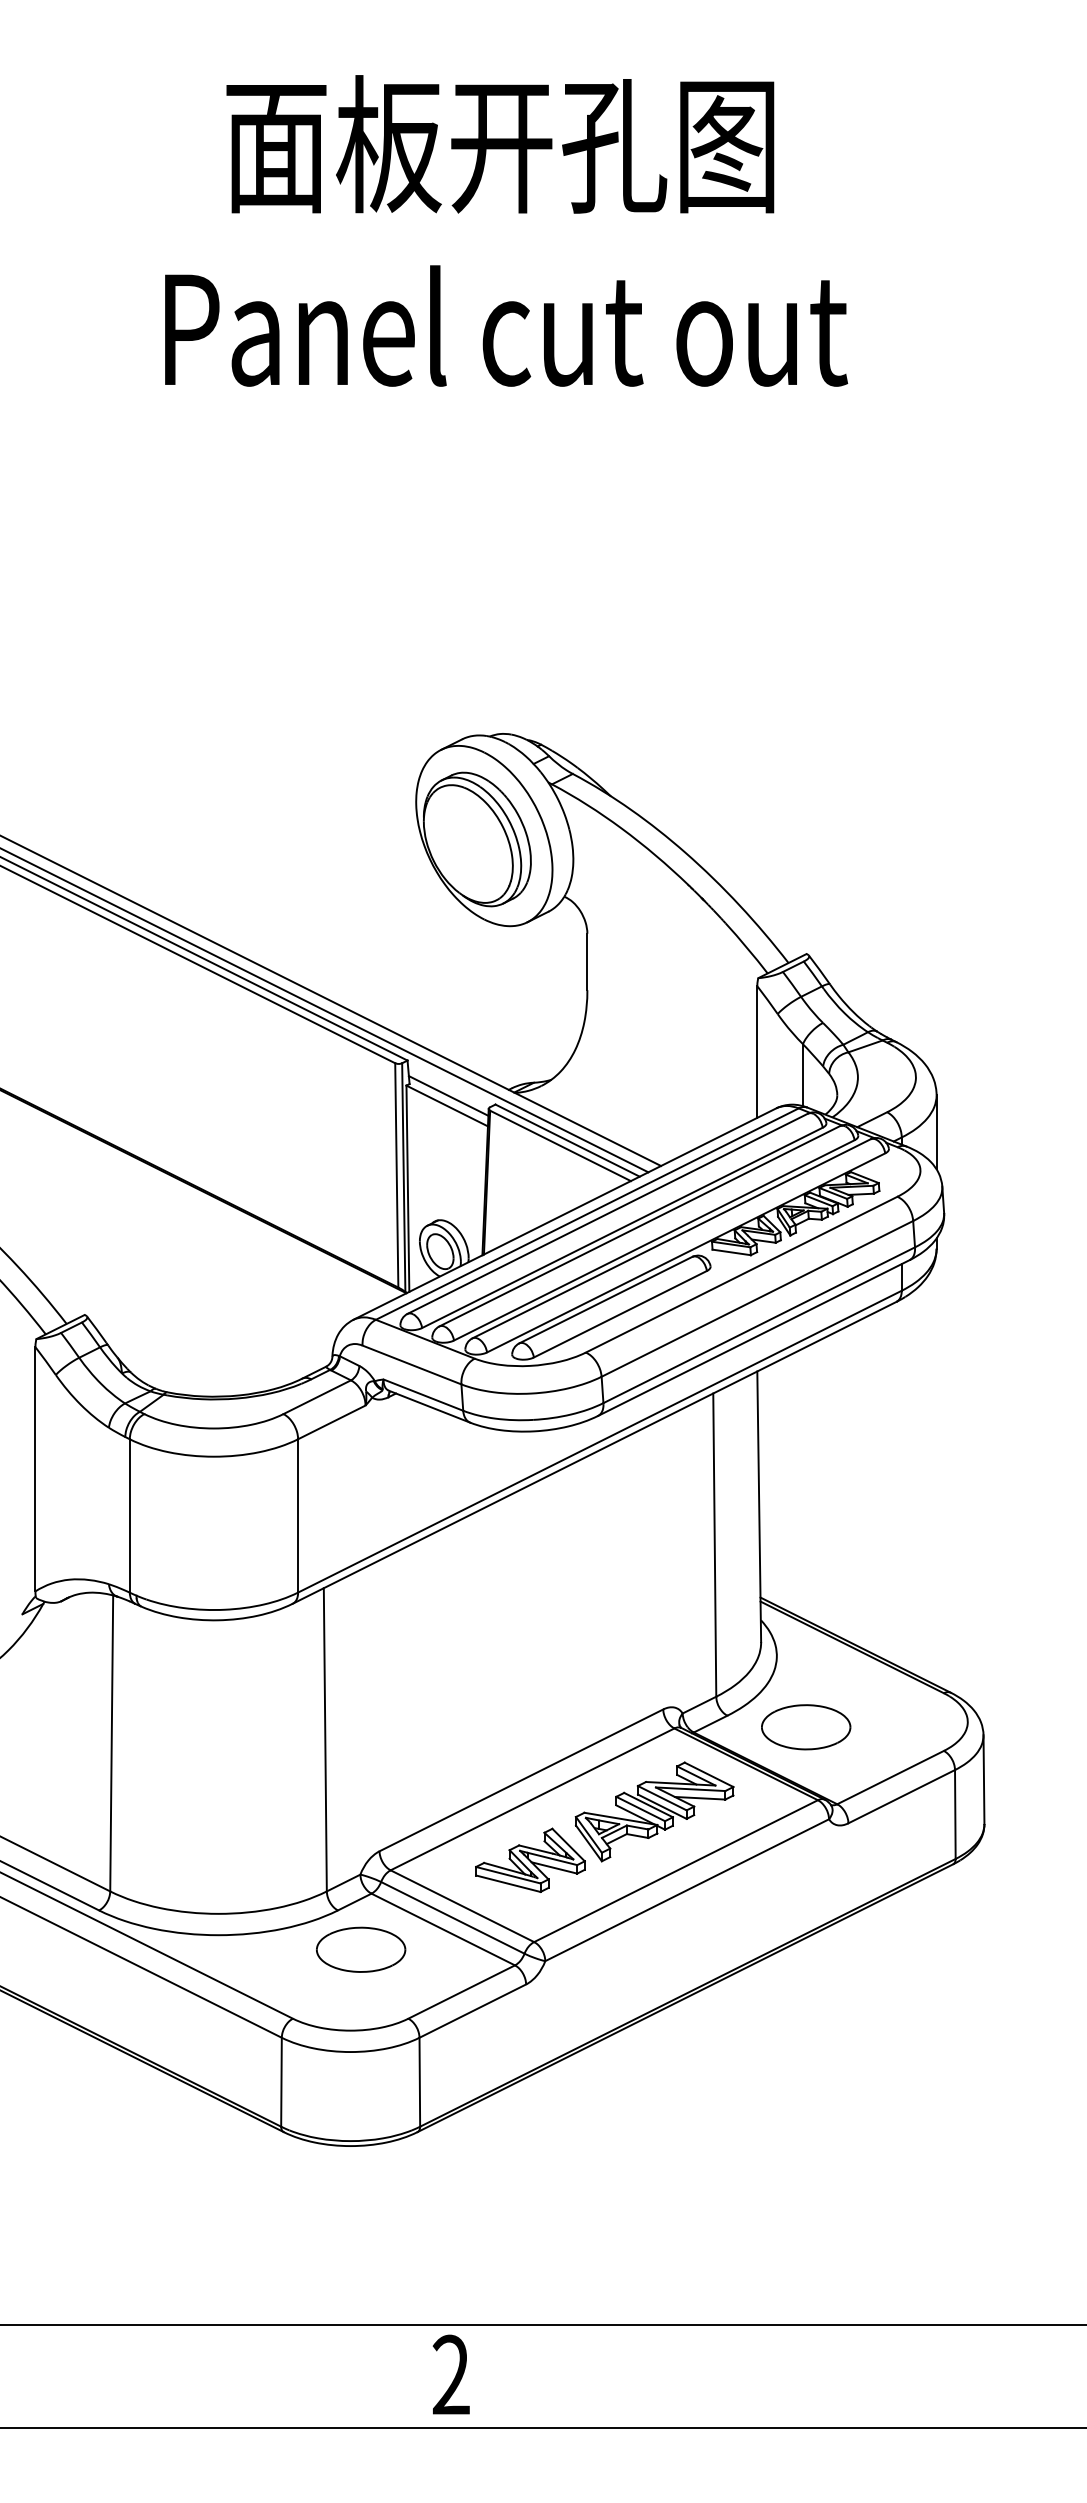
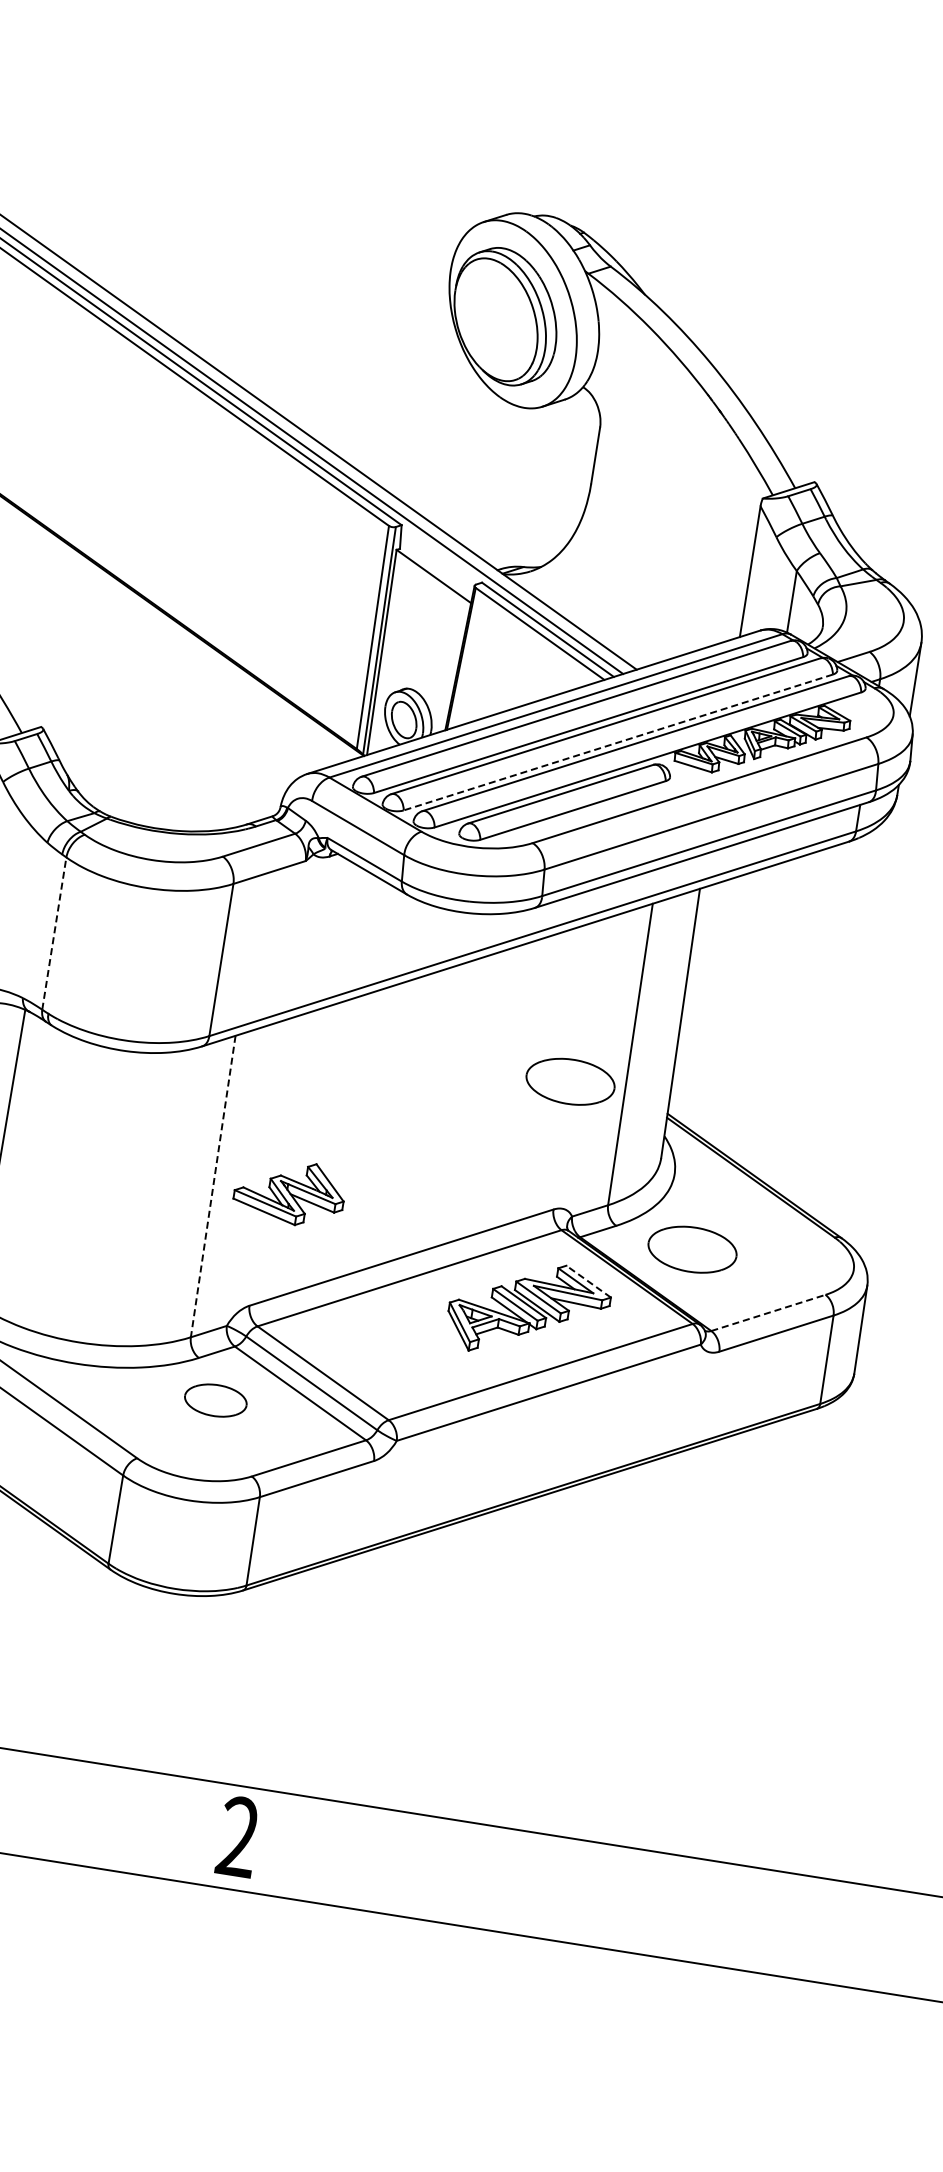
line: (448, 1095) -> (436, 566), removed
line: (654, 1240) -> (618, 742), solid -> dashed
line: (129, 1515) -> (54, 933), solid -> dashed
part: (660, 1581) -> (570, 1082), added
line: (325, 1739) -> (213, 1186), solid -> dashed
line: (708, 1774) -> (588, 1281), solid -> dashed
line: (890, 1777) -> (768, 1312), solid -> dashed
part: (530, 1859) -> (289, 1191), moved
part: (361, 1949) -> (216, 1400), size x0.7

